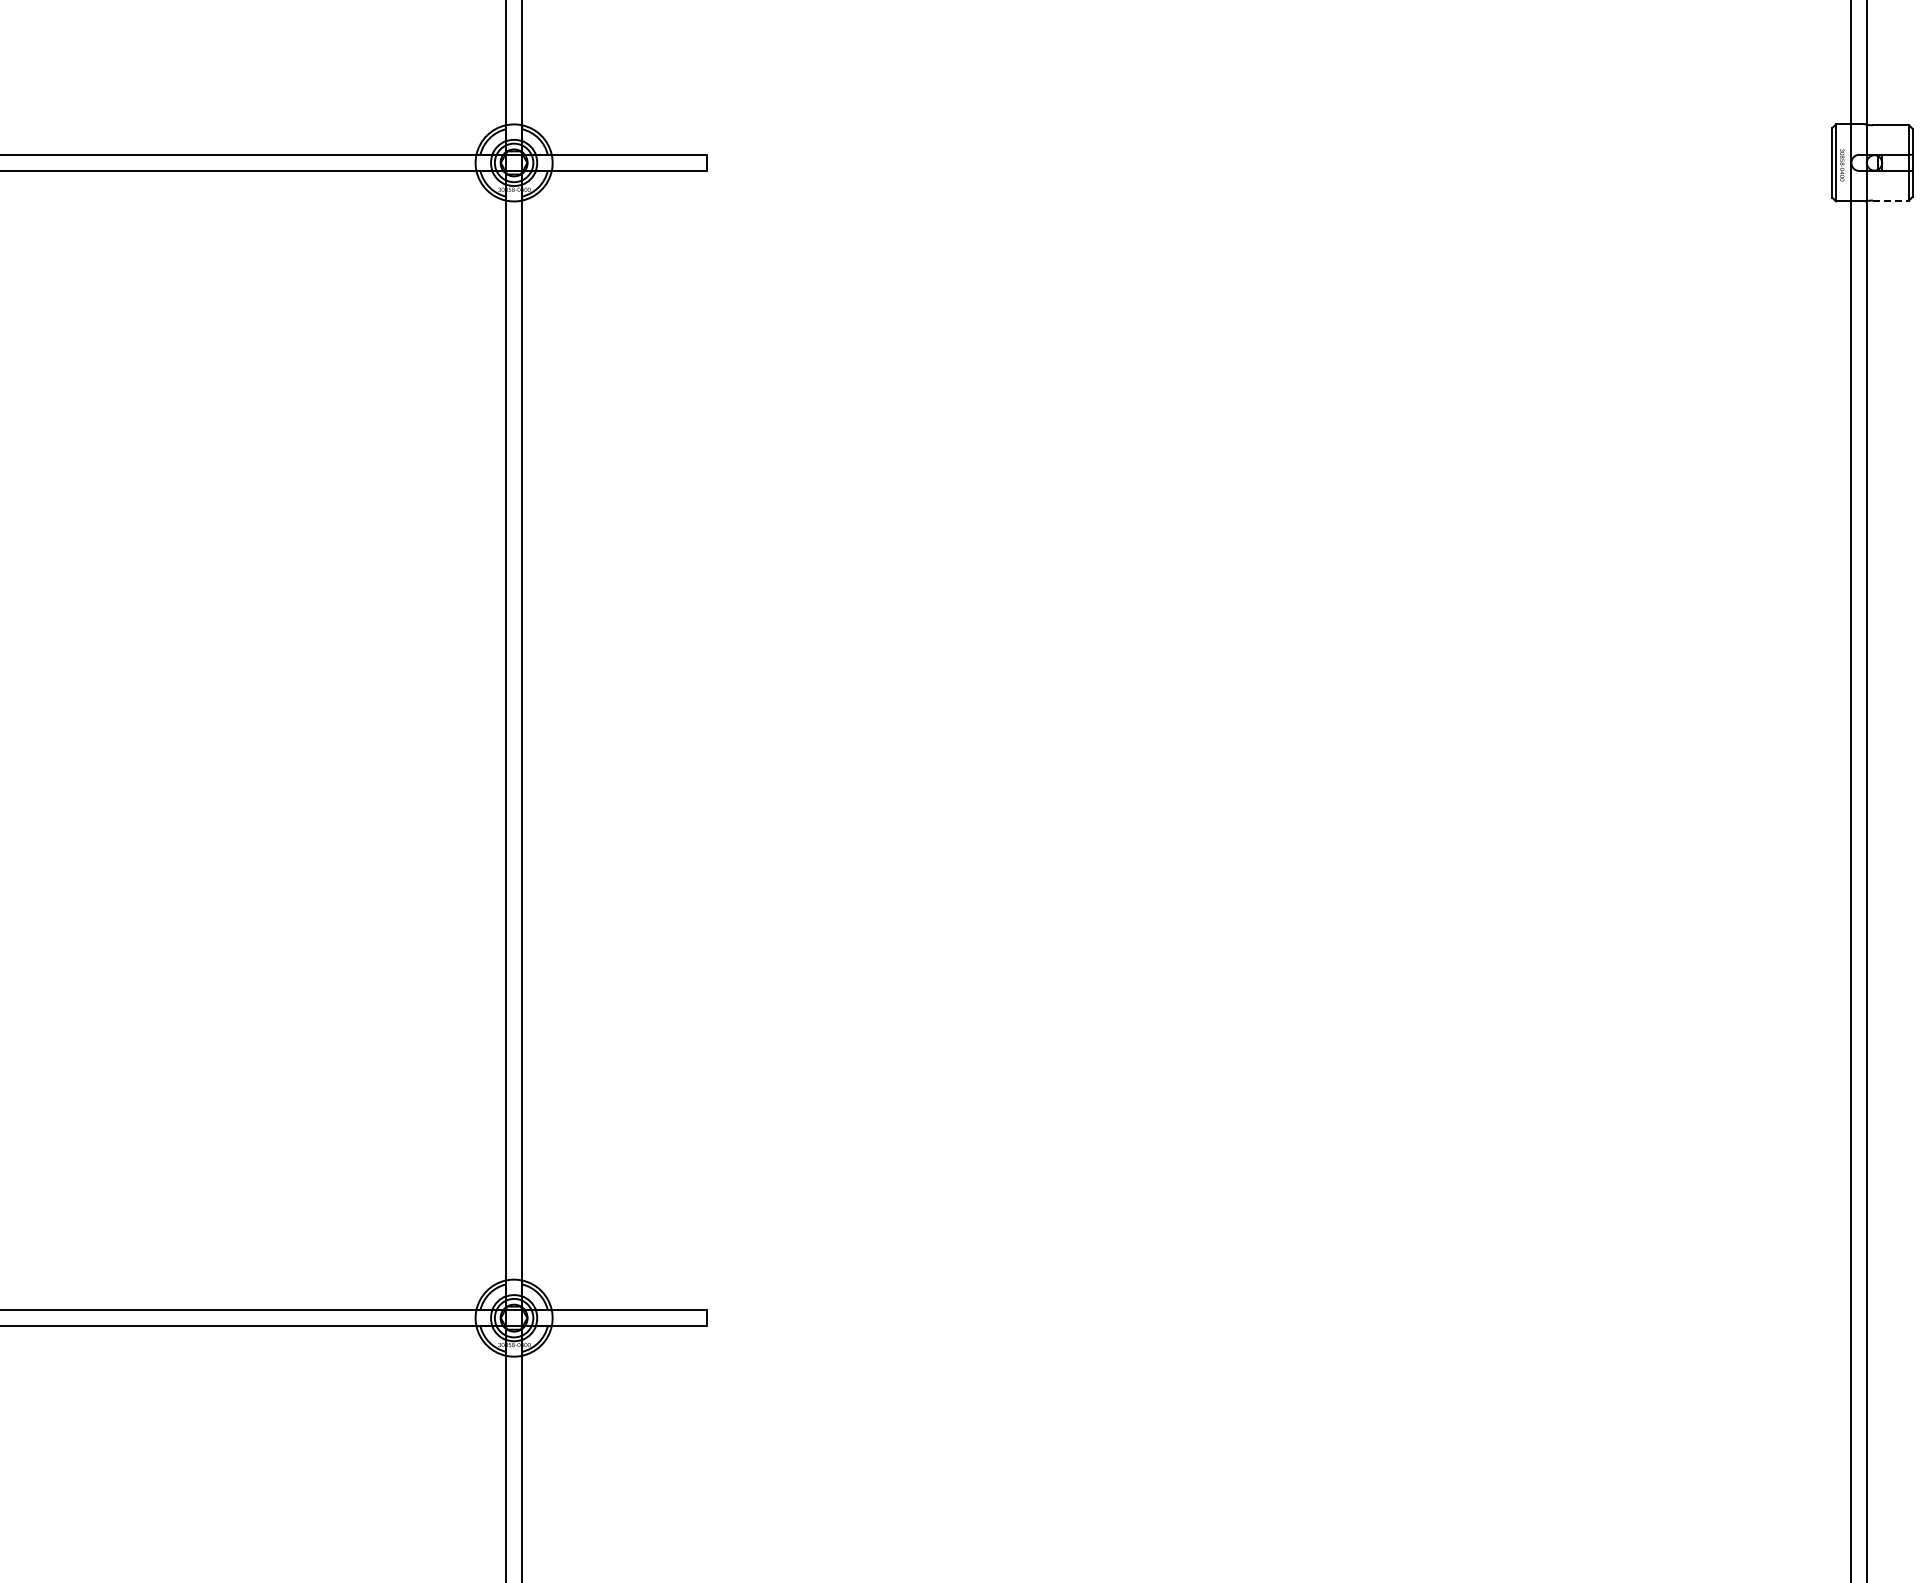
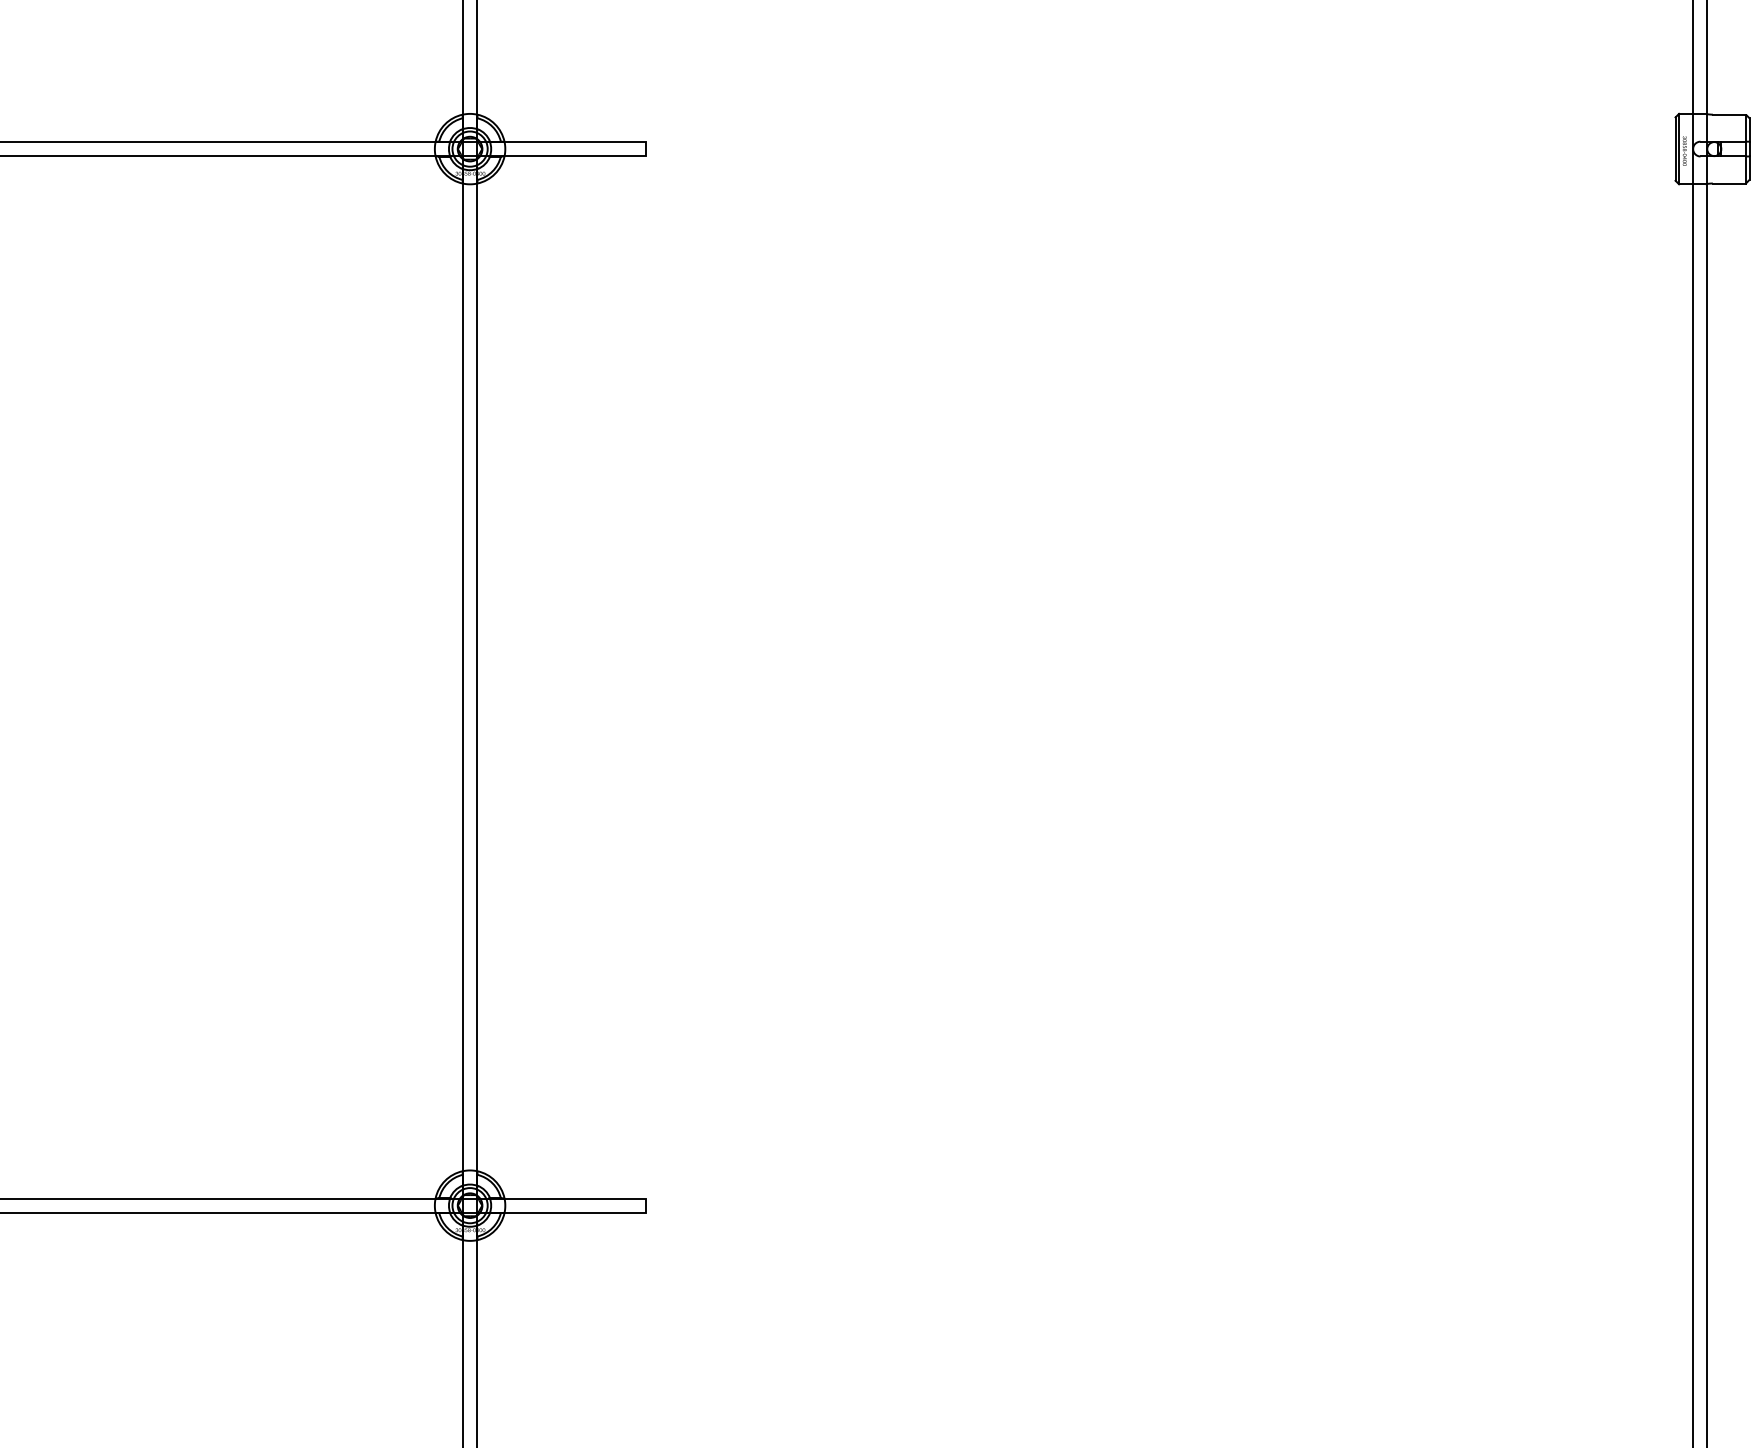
line: (1891, 200) -> (1729, 183), dashed -> solid

